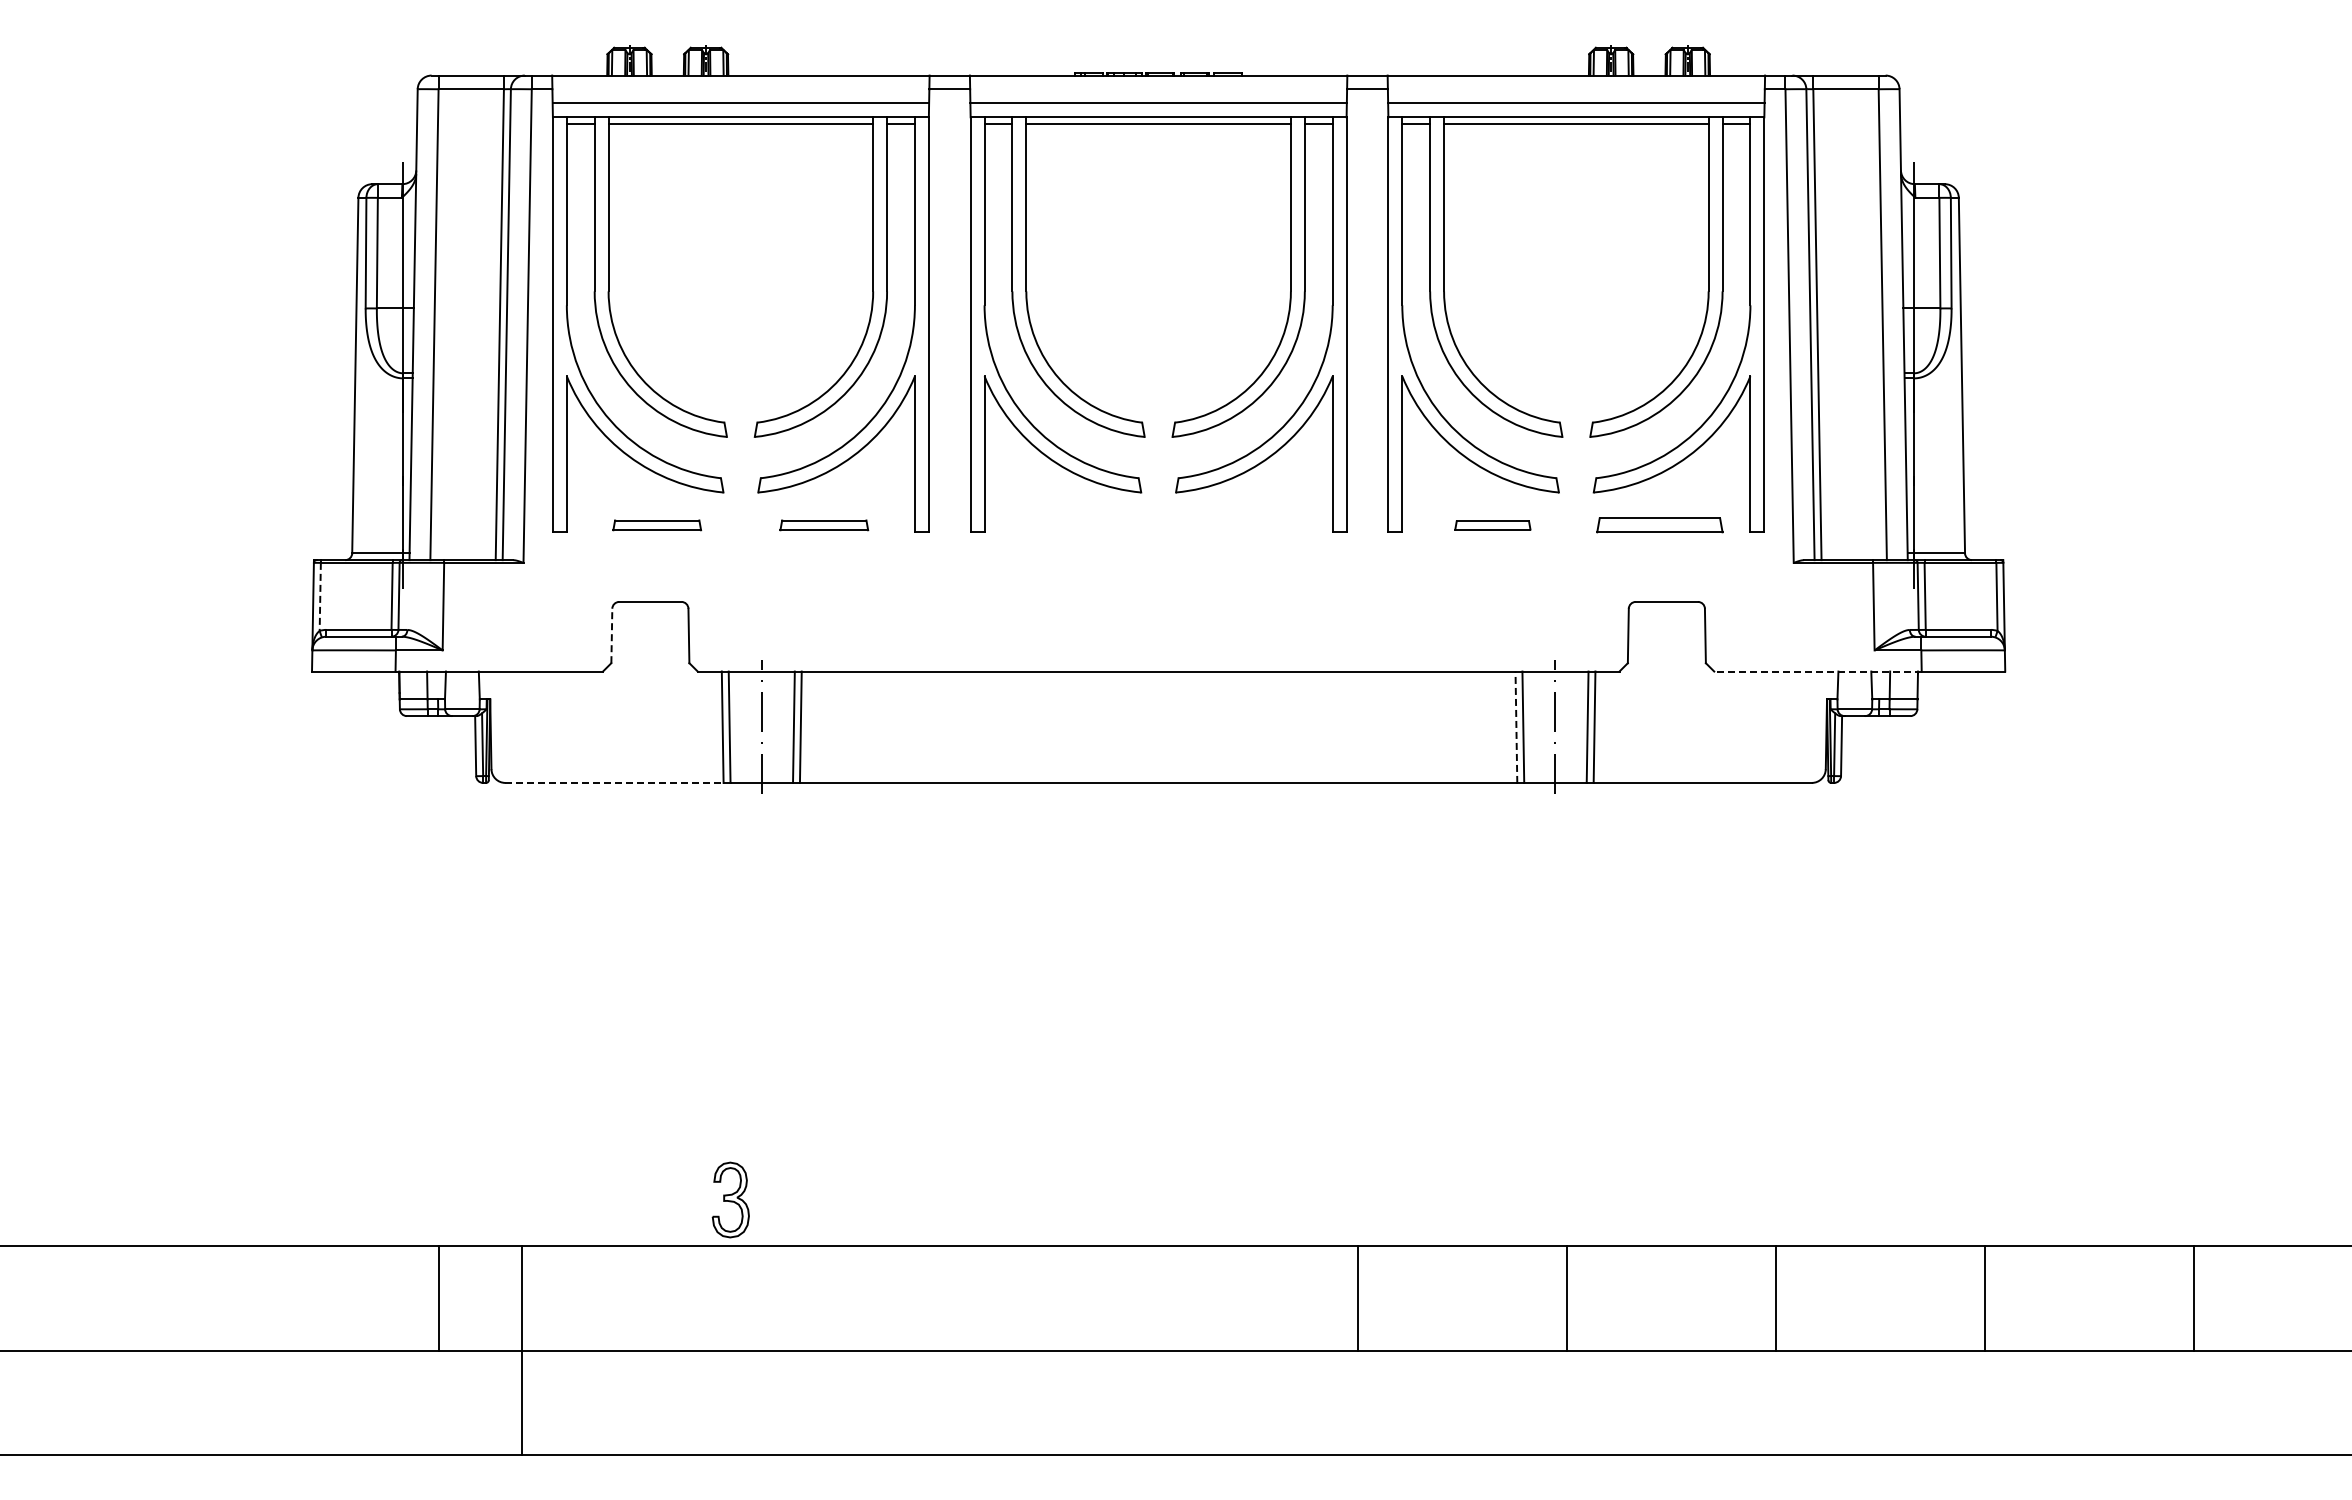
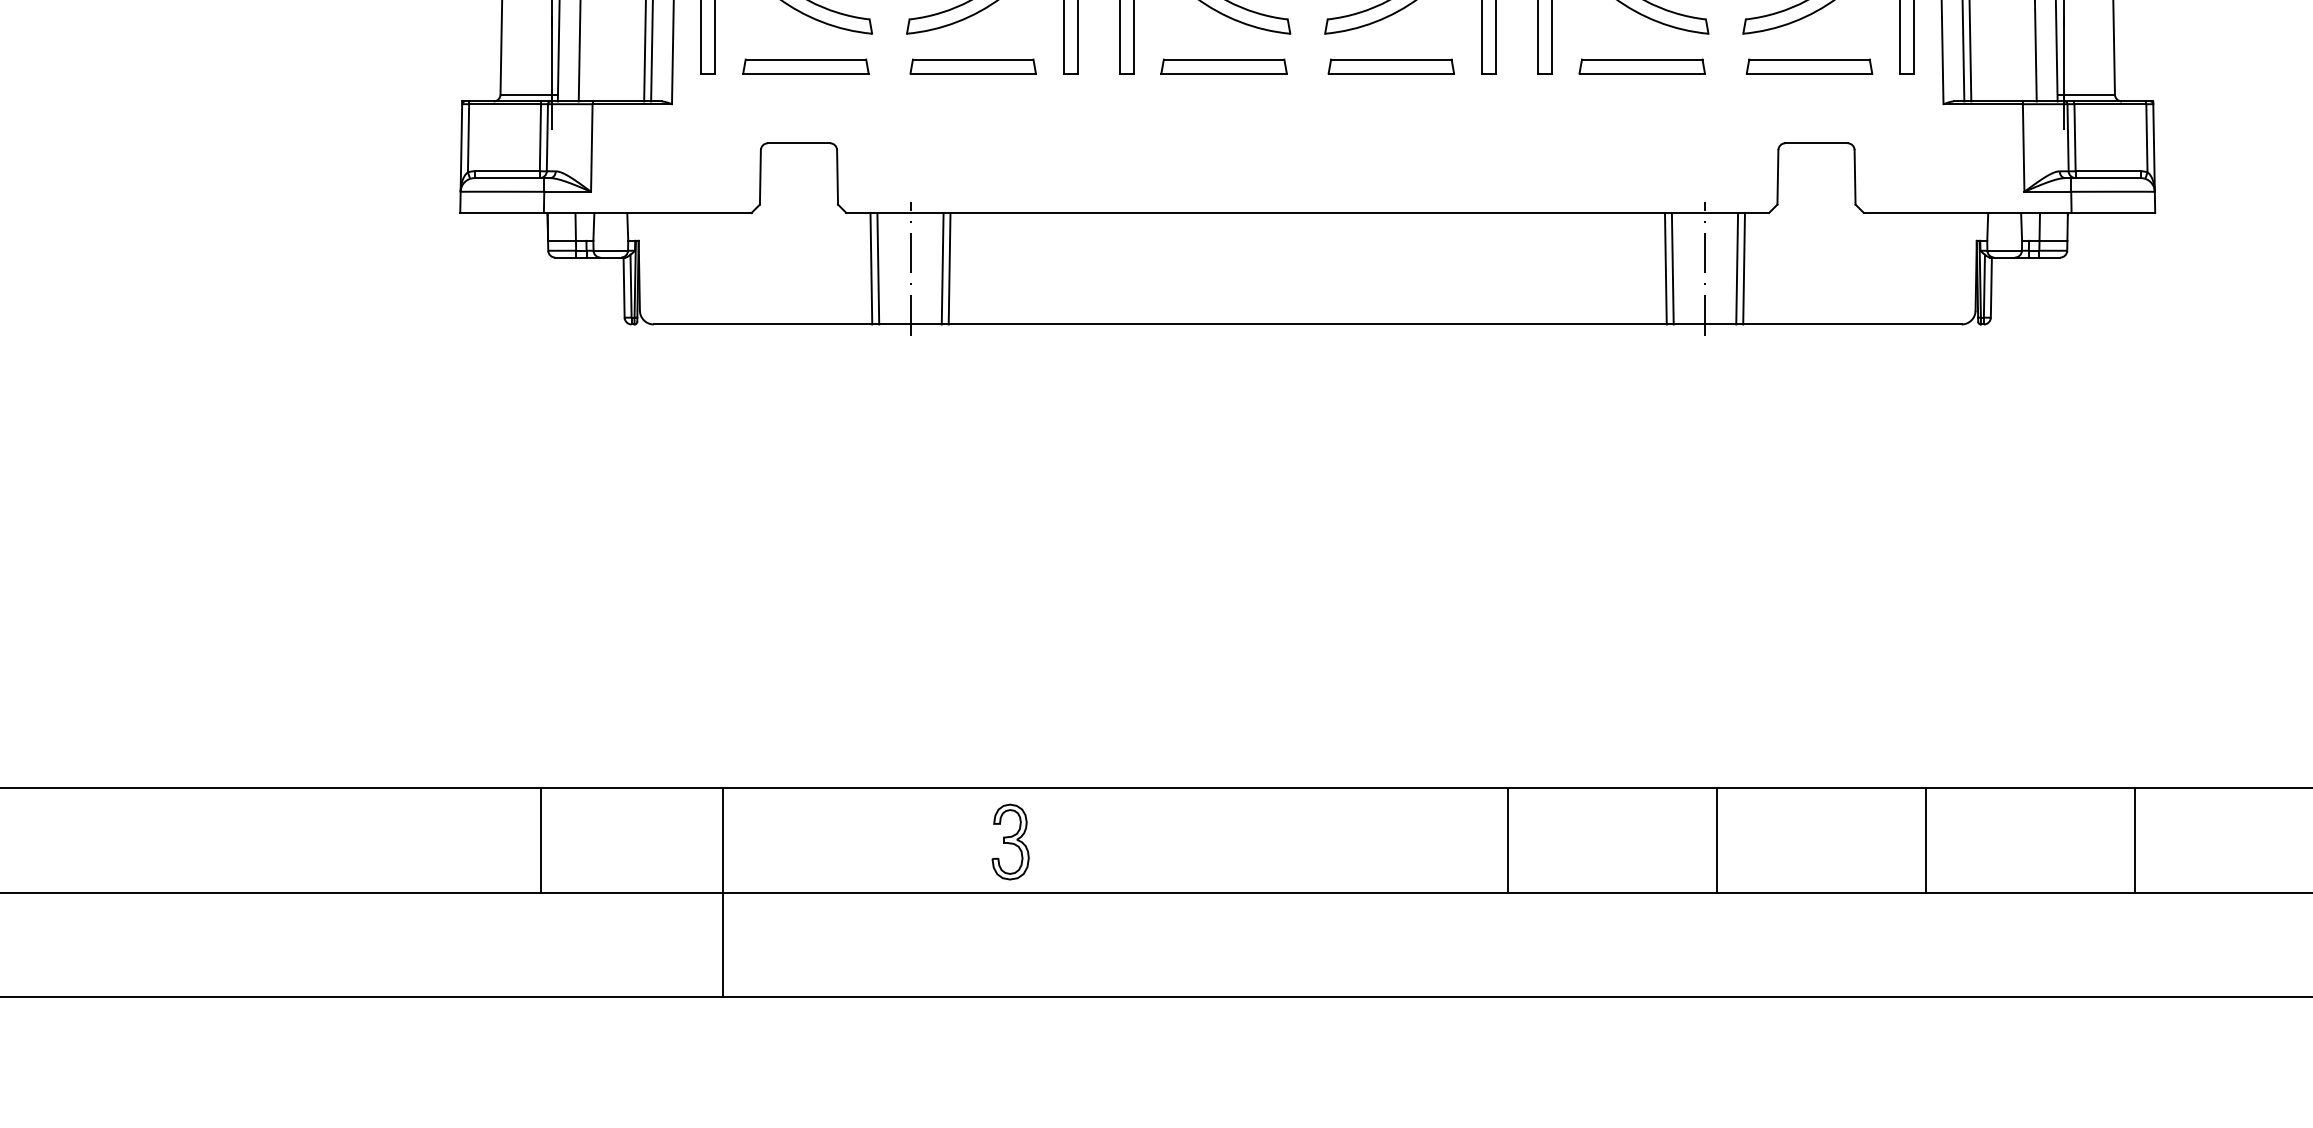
part: (656, 525) -> (805, 66), size x1.43
part: (823, 525) -> (972, 66), size x1.43
part: (1074, 525) -> (1223, 66), added
part: (1241, 525) -> (1390, 66), added
part: (1492, 525) -> (1641, 66), size x1.67
line: (320, 597) -> (468, 138), dashed -> solid
line: (611, 635) -> (760, 176), dashed -> solid
line: (1817, 671) -> (1967, 212), dashed -> solid
line: (1516, 727) -> (1665, 268), dashed -> solid
line: (614, 782) -> (763, 324), dashed -> solid
part: (730, 1199) -> (1010, 841), moved
line: (439, 1298) -> (540, 840), moved
line: (521, 1350) -> (723, 892), moved

